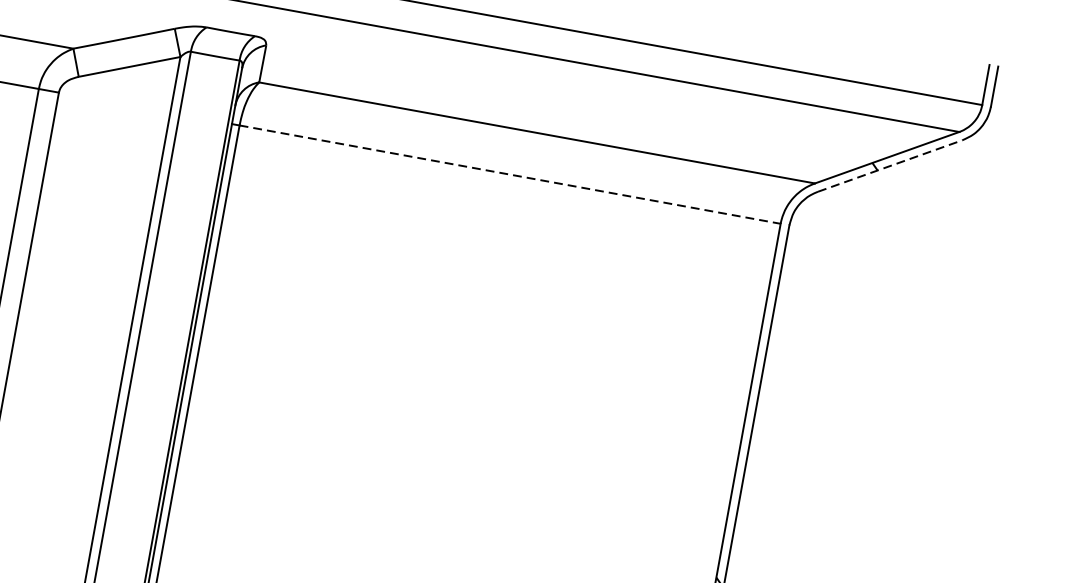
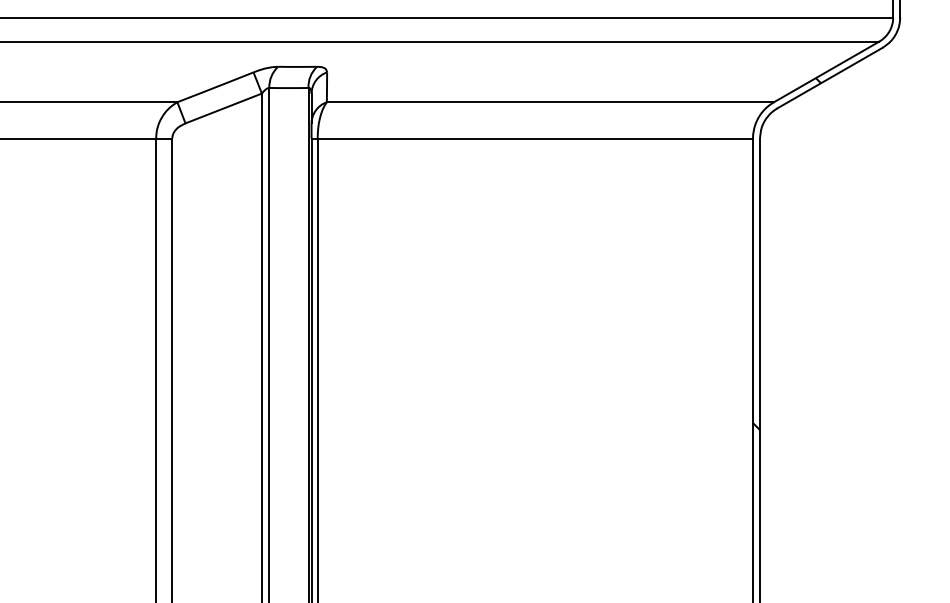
line: (890, 166) -> (830, 78), dashed -> solid
line: (510, 174) -> (535, 138), dashed -> solid

